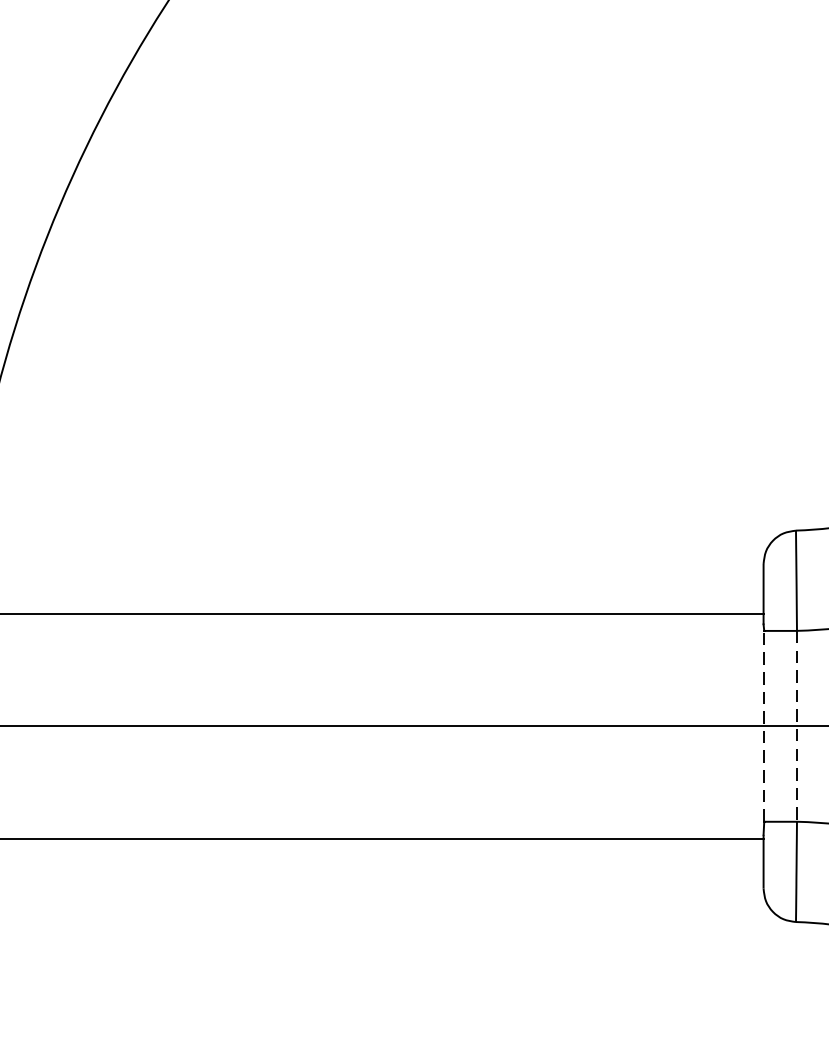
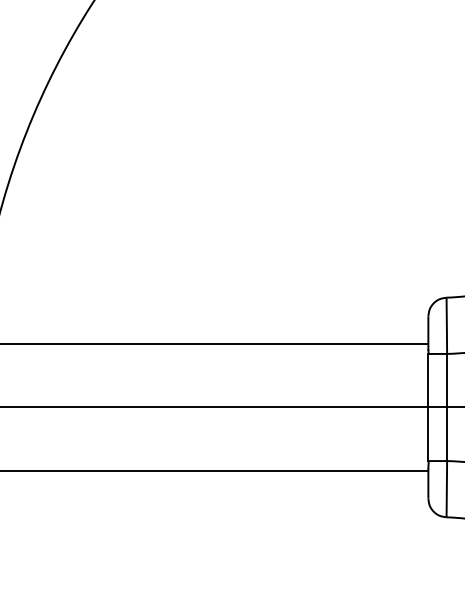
line: (763, 726) -> (428, 407), dashed -> solid
line: (797, 726) -> (447, 407), dashed -> solid

